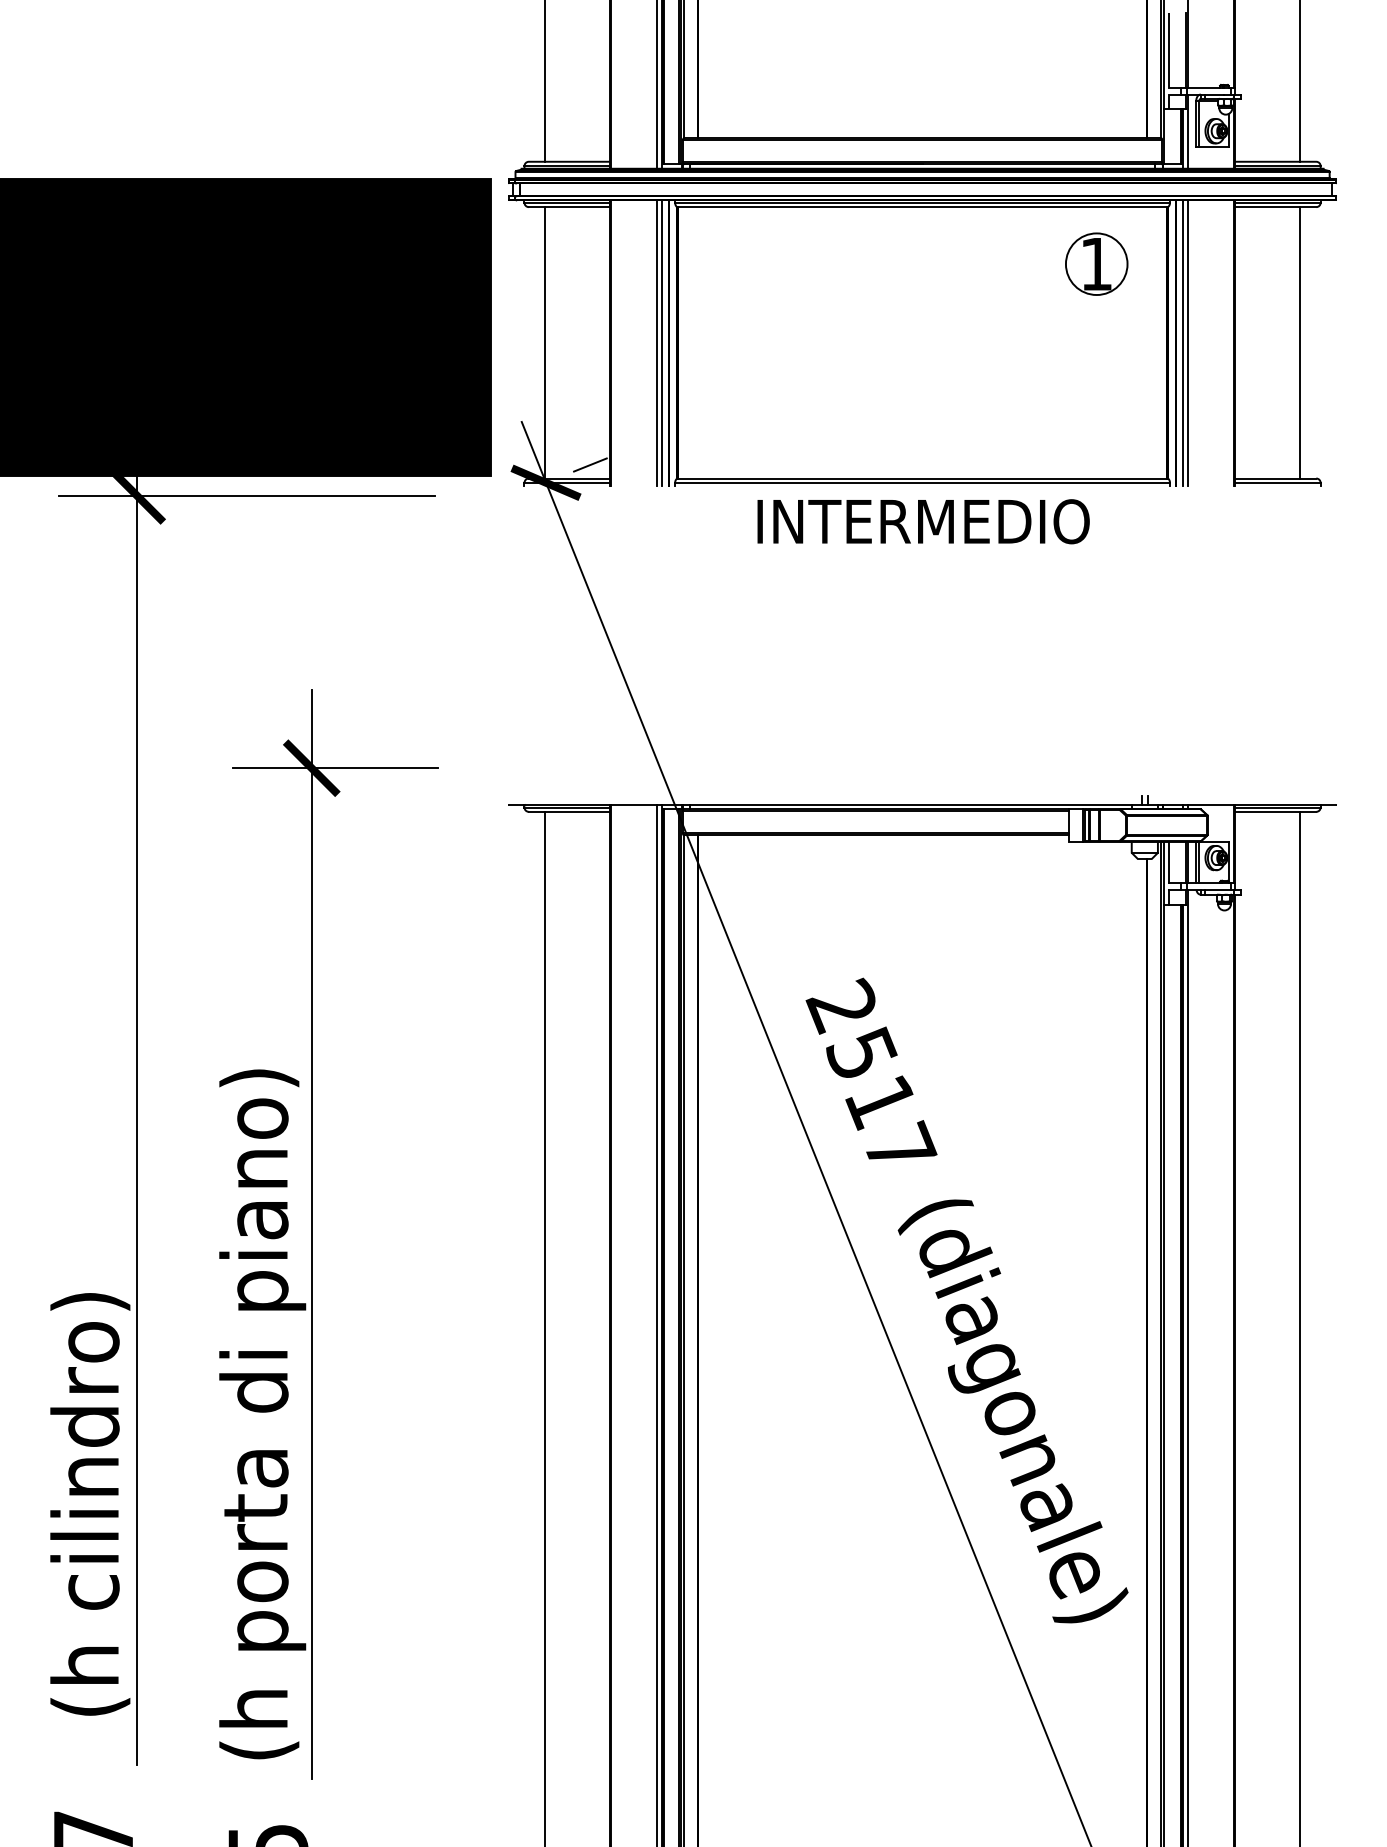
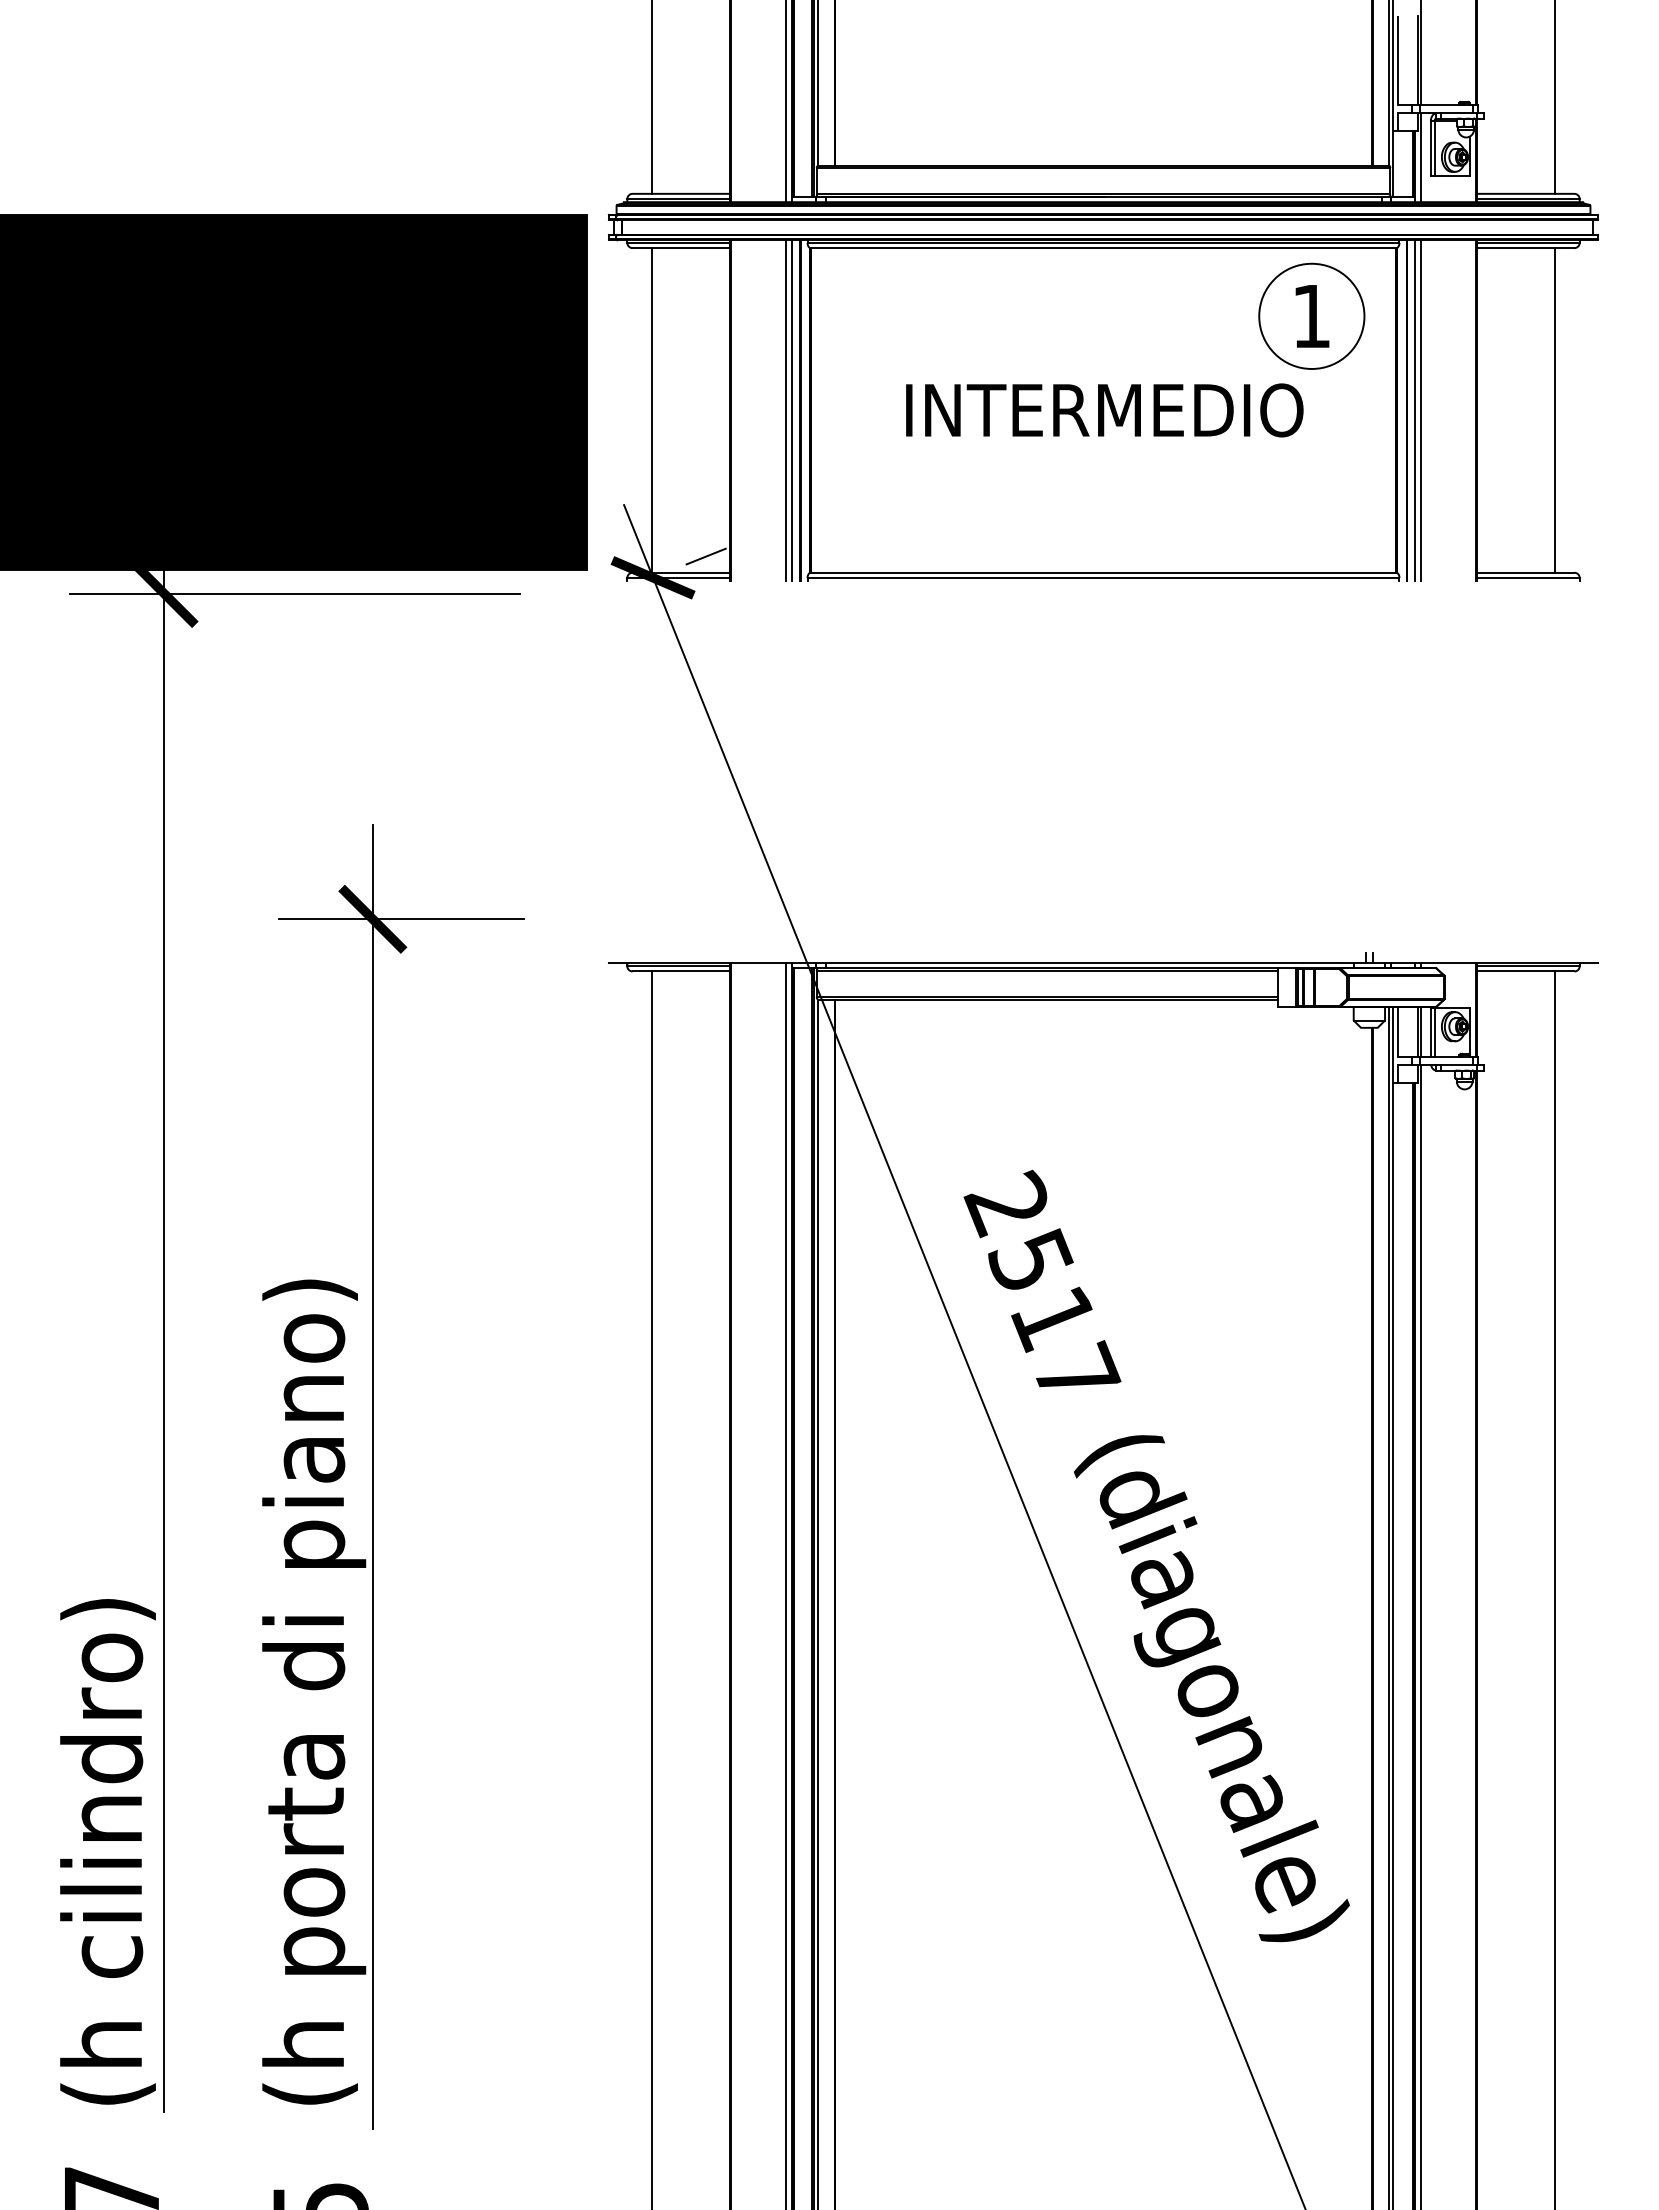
circle: (1096, 263) -> (1311, 315), size x1.43
text: (923, 521) -> (1104, 410), moved
text: (89, 1504) -> (107, 1851), moved

